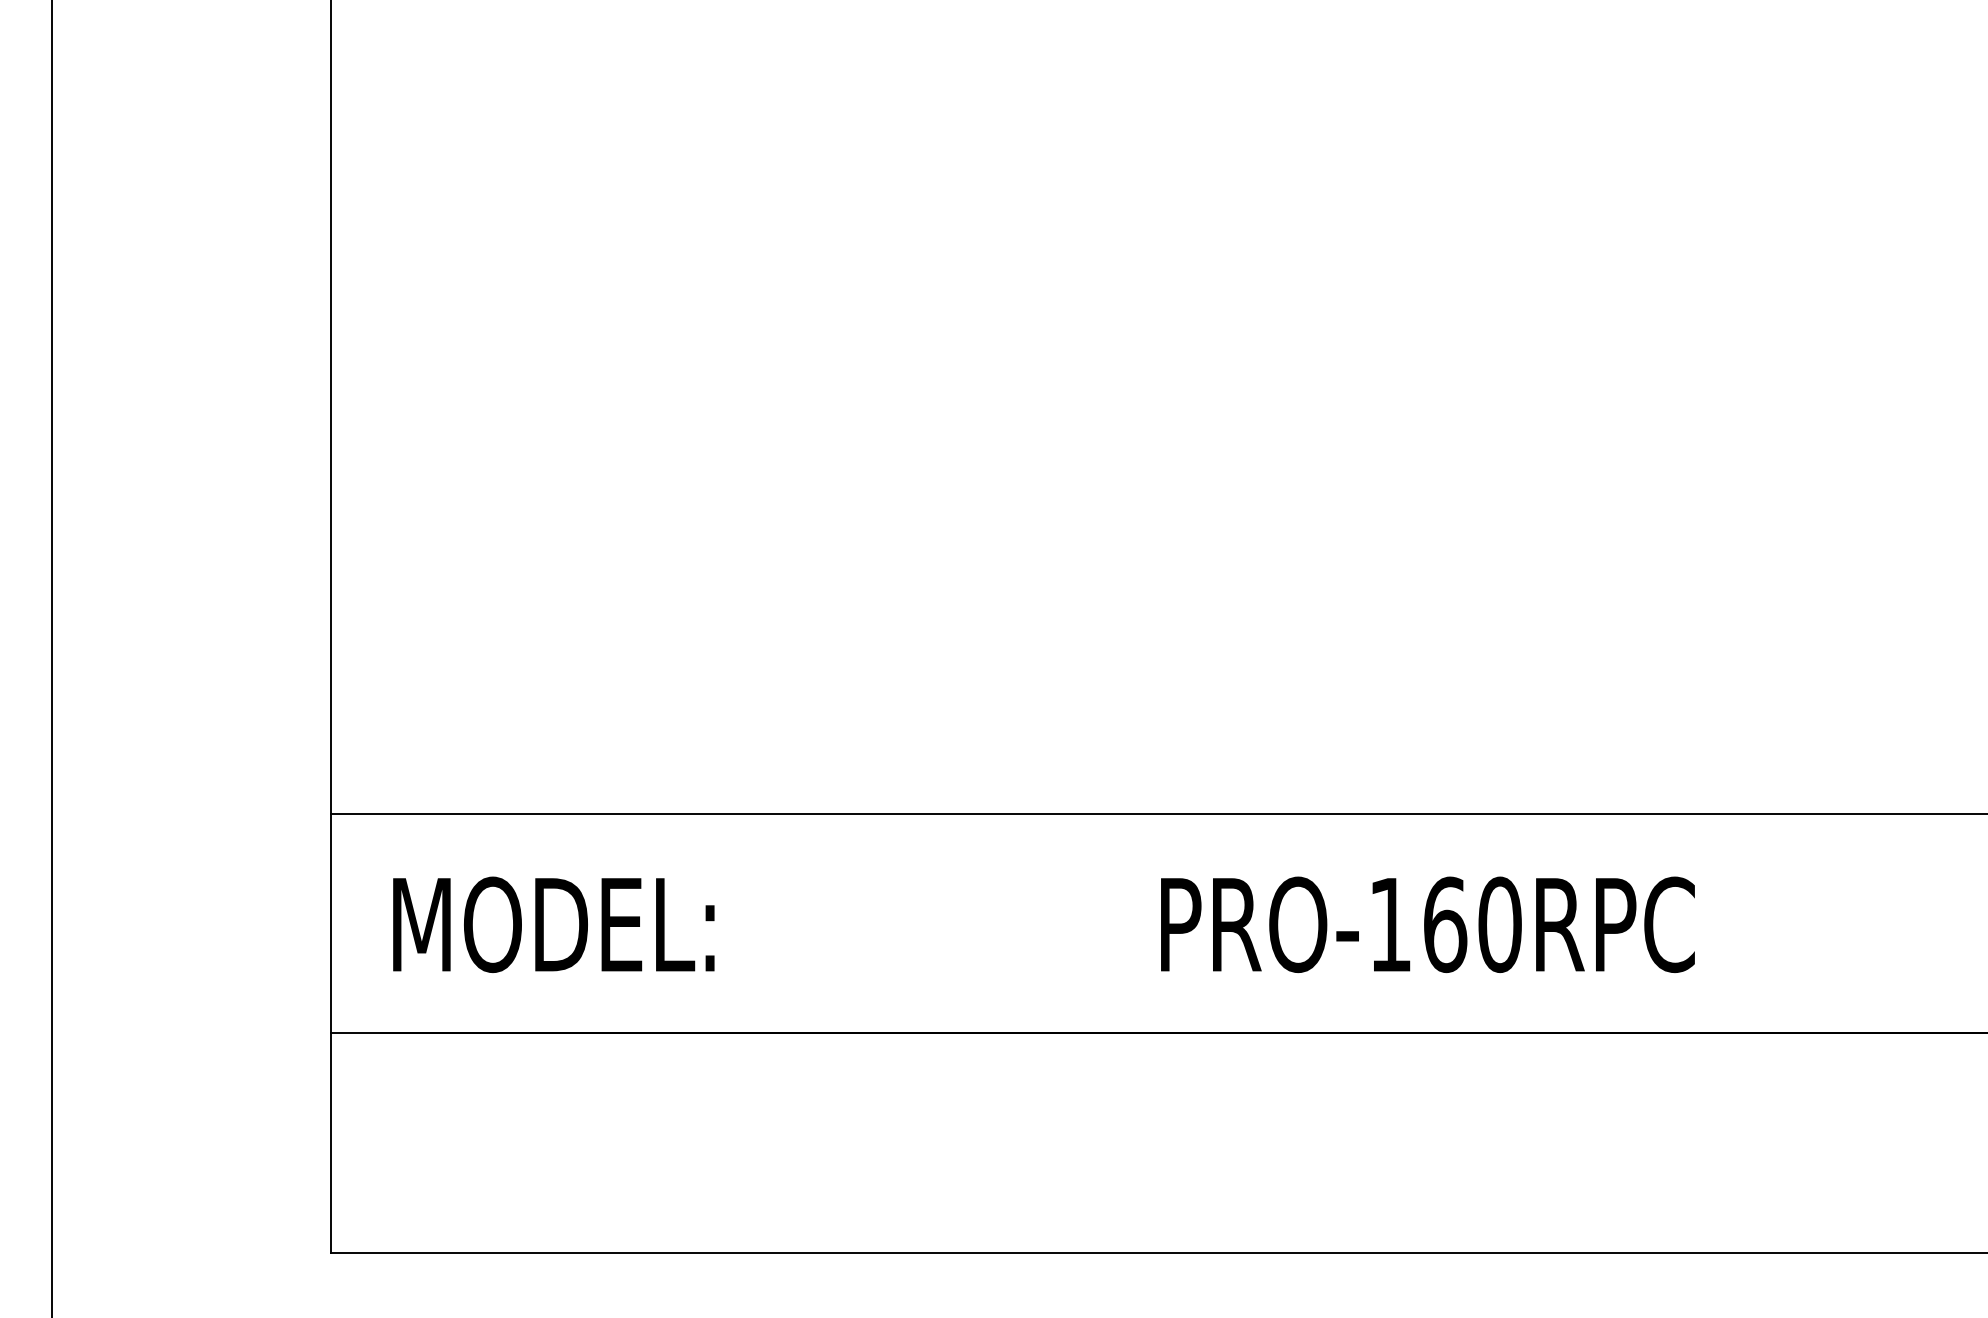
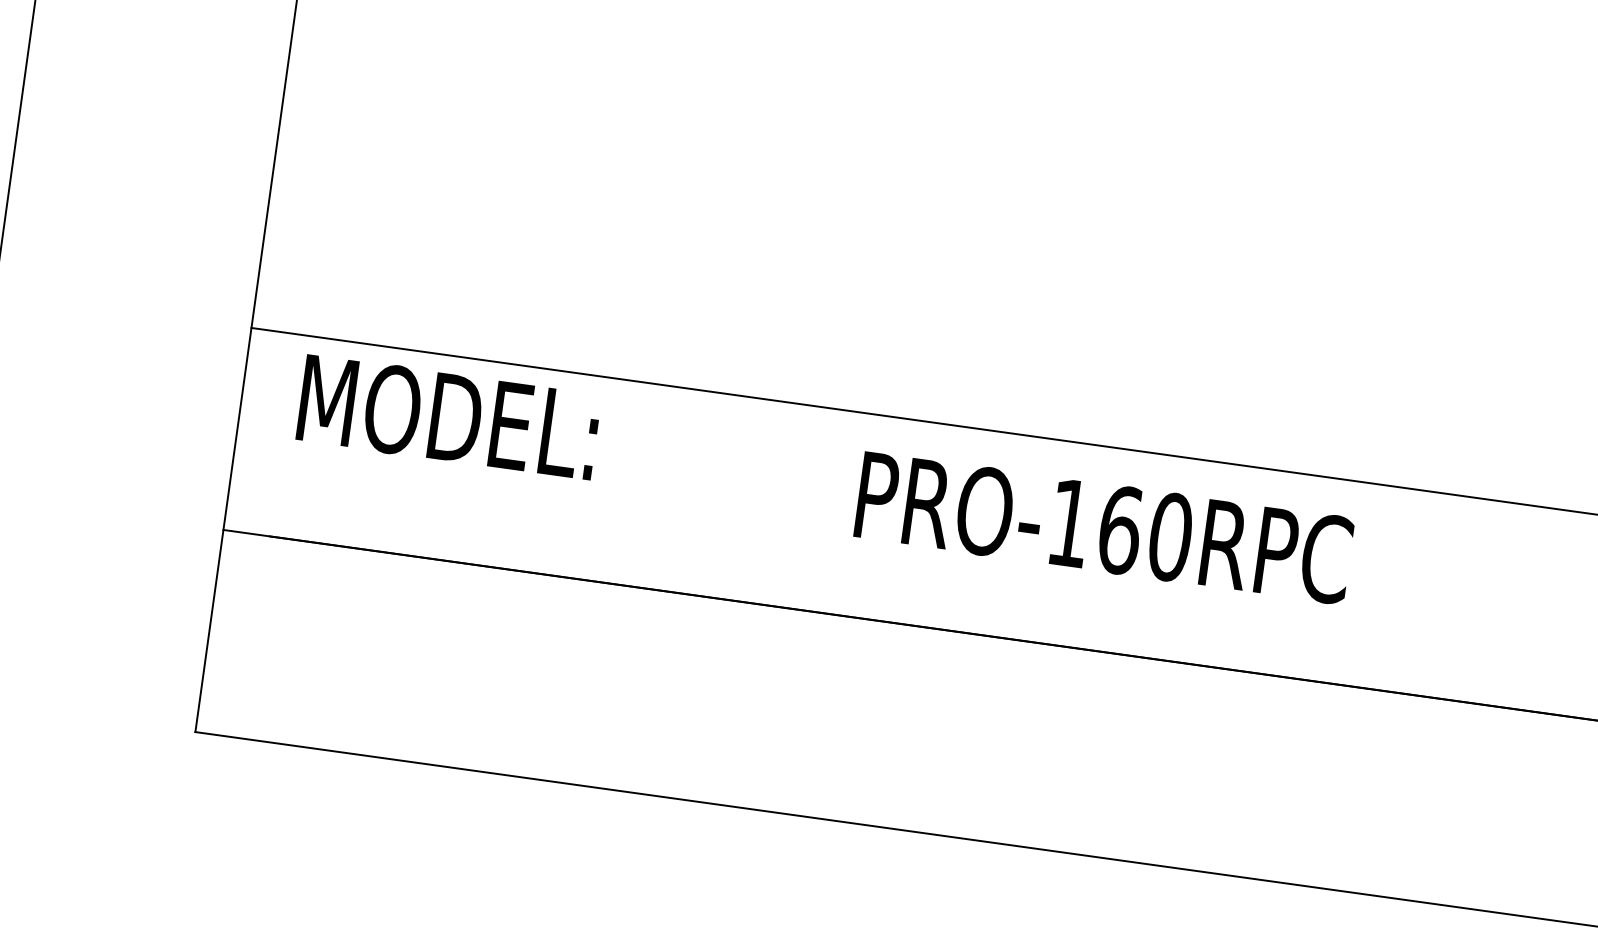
text: (553, 924) -> (448, 417), moved
text: (1427, 924) -> (1103, 527), moved

